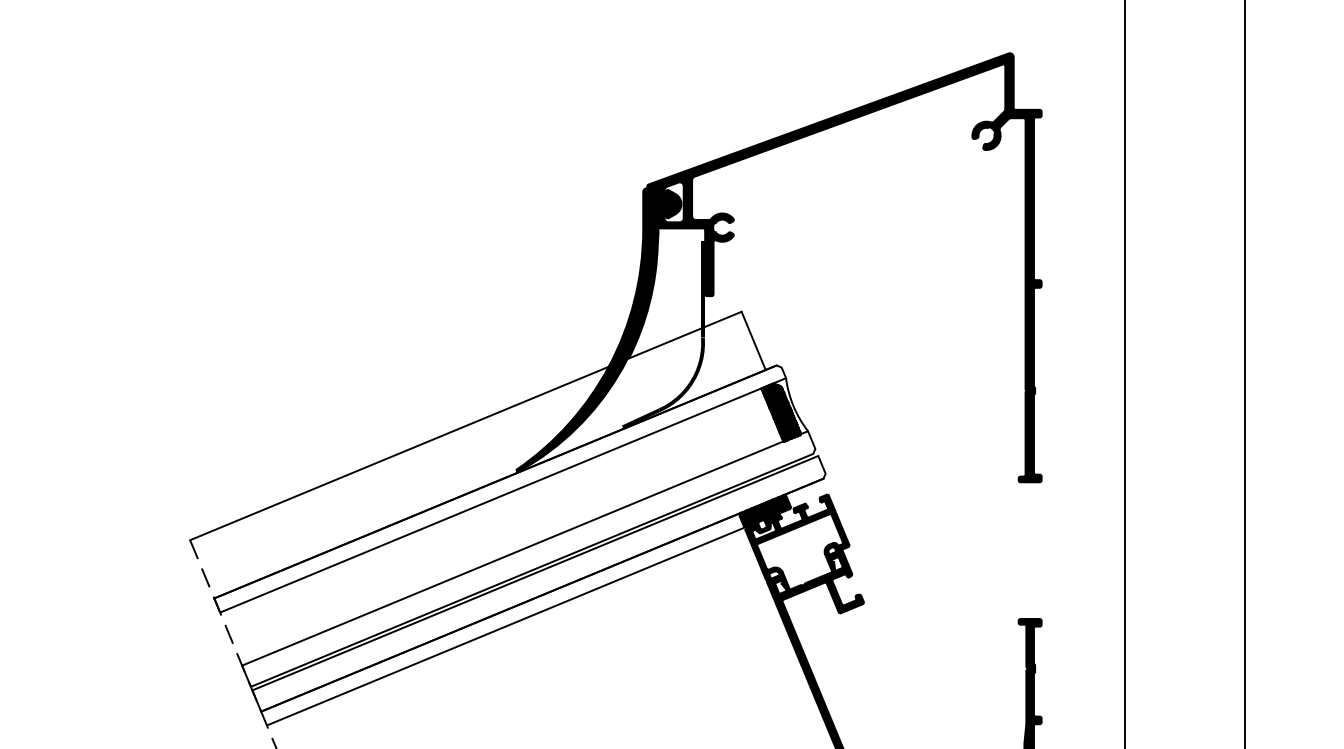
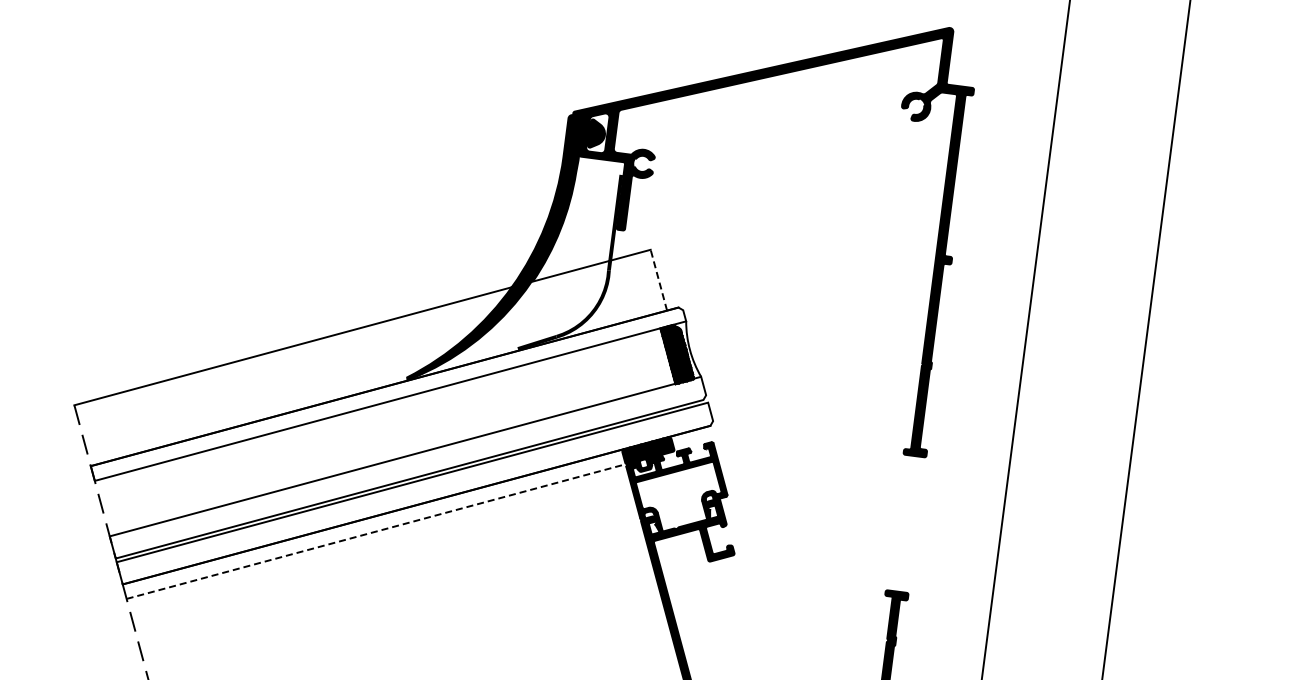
line: (753, 340) -> (658, 279), solid -> dashed
line: (506, 626) -> (376, 531), solid -> dashed

